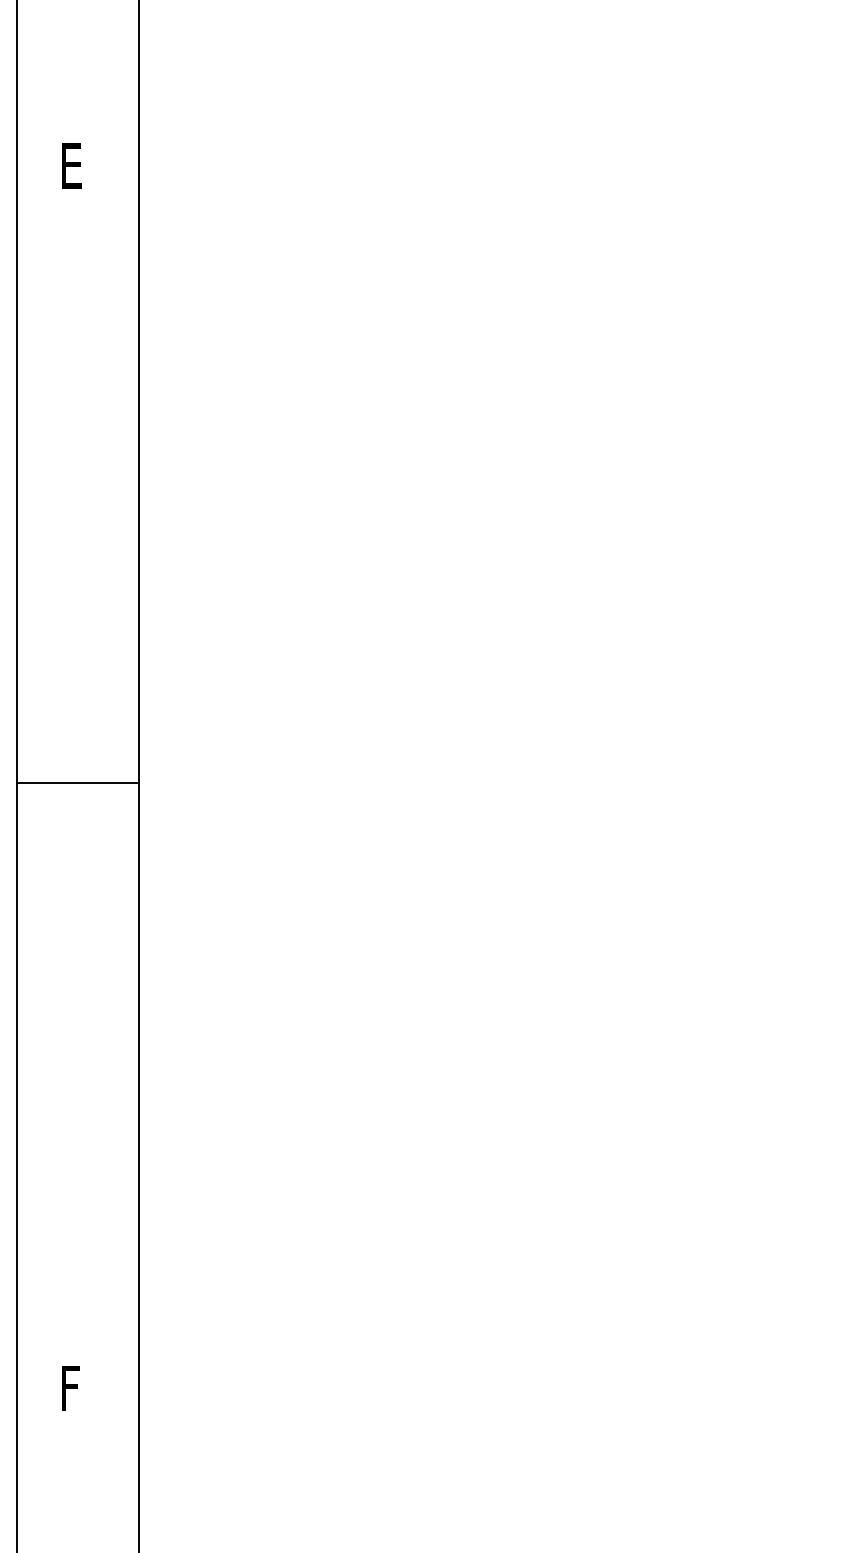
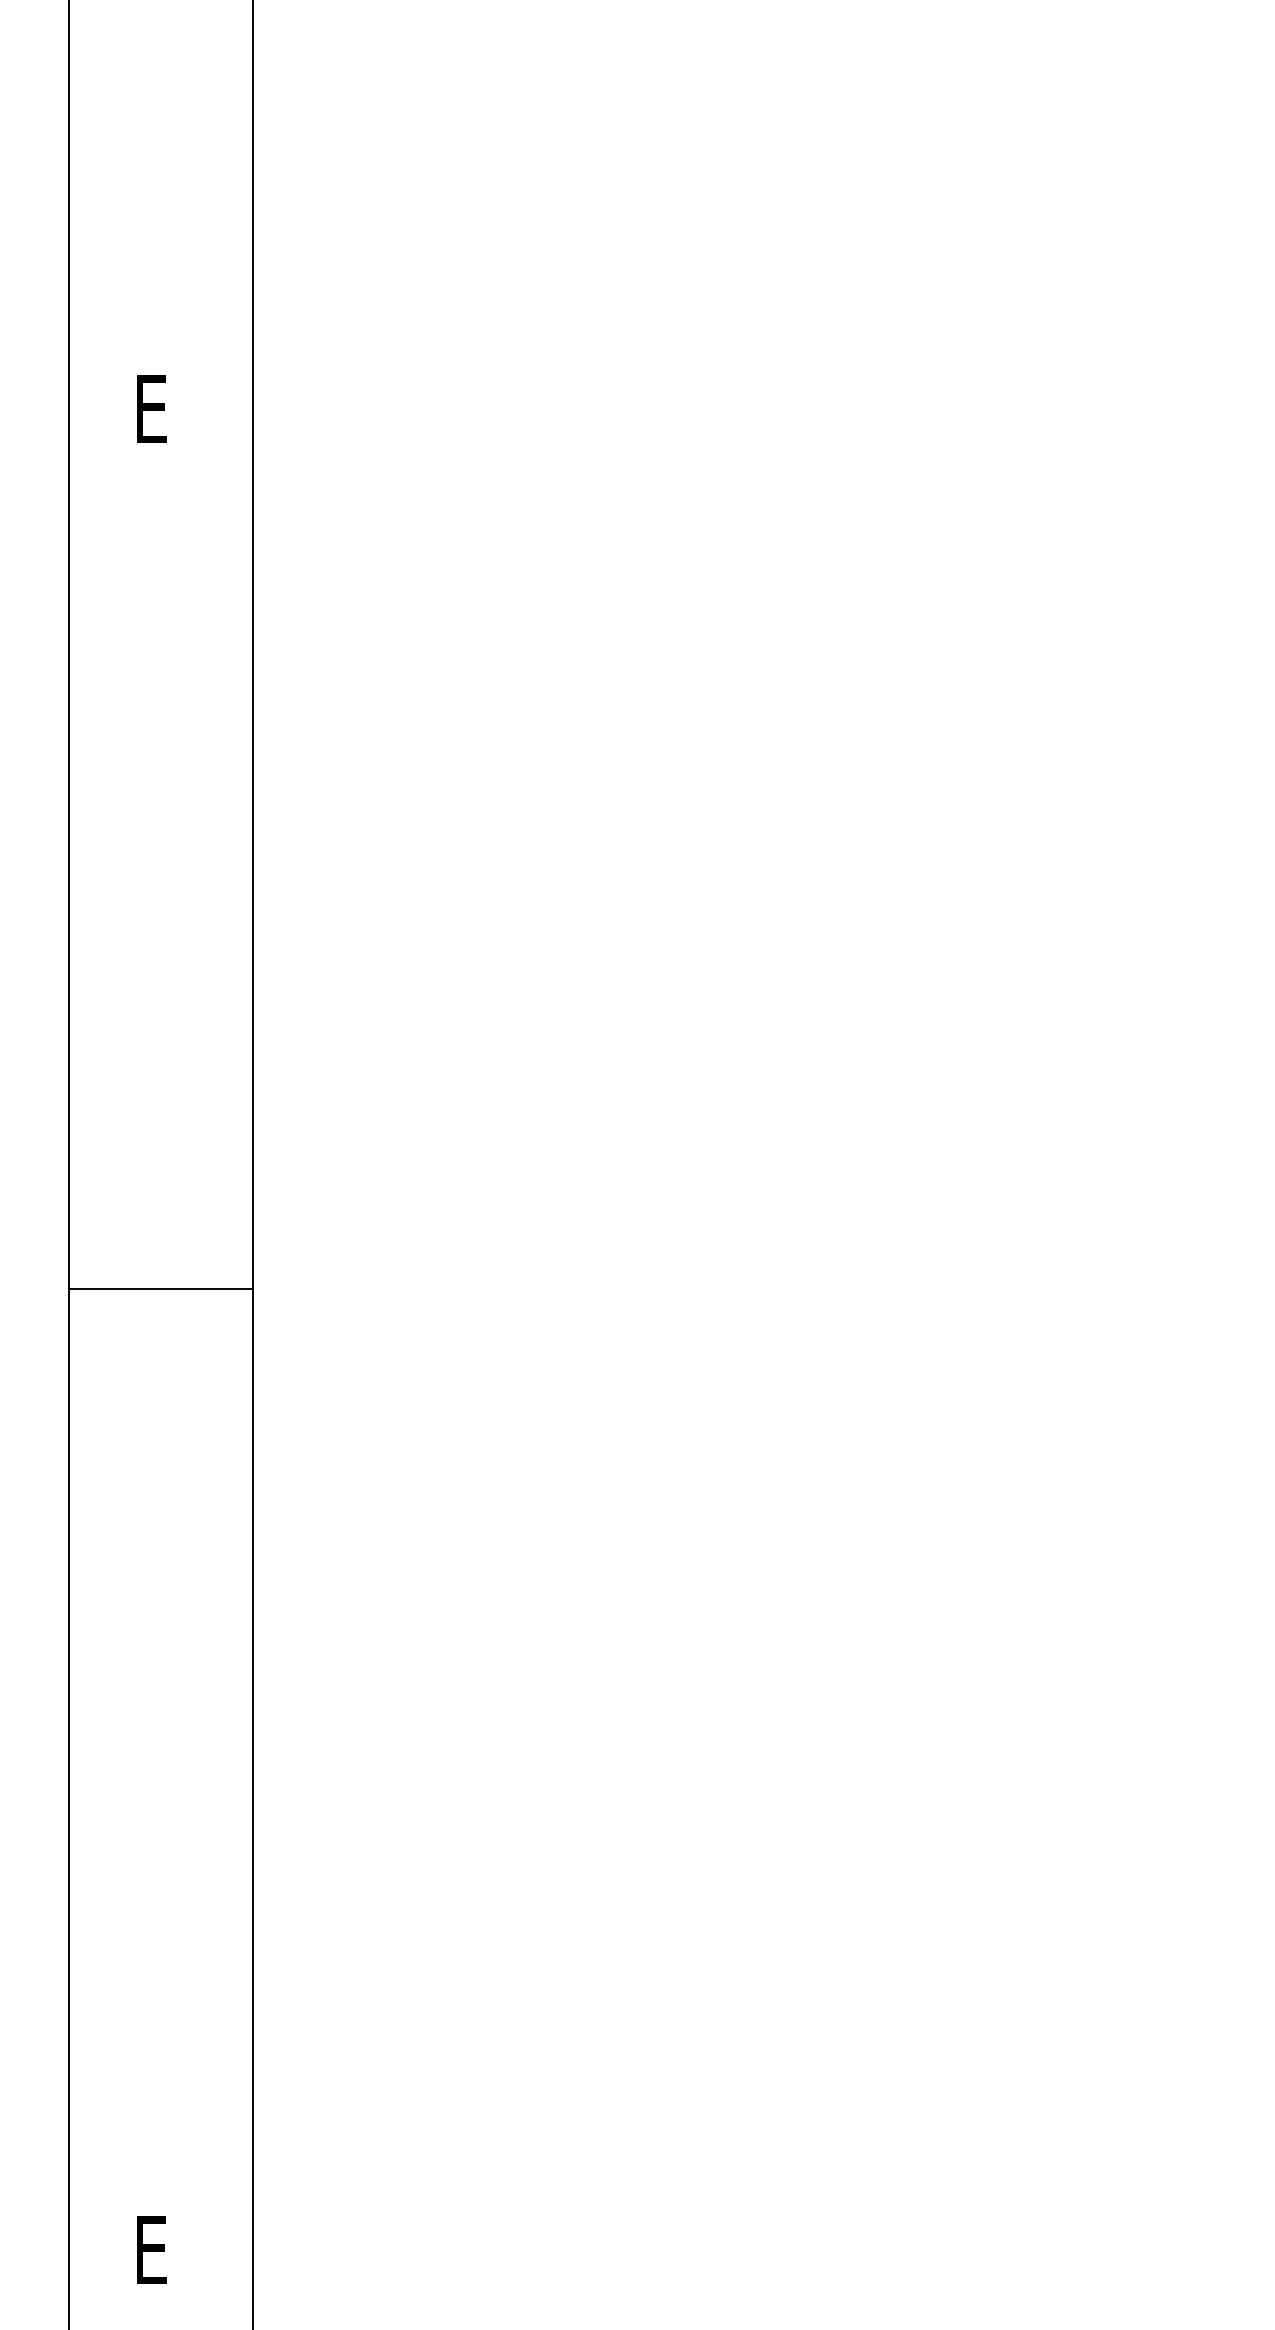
line: (78, 783) -> (161, 1289), moved
text: (73, 1388) -> (154, 2250), F -> E

